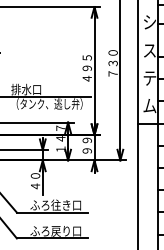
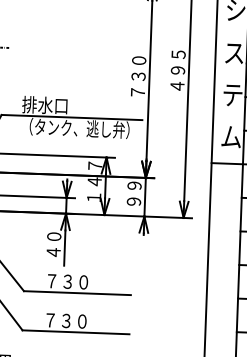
text: (112, 63) -> (177, 70), ７３０ -> ４９５
text: (86, 68) -> (137, 76), ４９５ -> ７３０
text: (55, 204) -> (82, 281), ふろ往き口 -> ７３０
text: (55, 231) -> (81, 321), ふろ戻り口 -> ７３０

